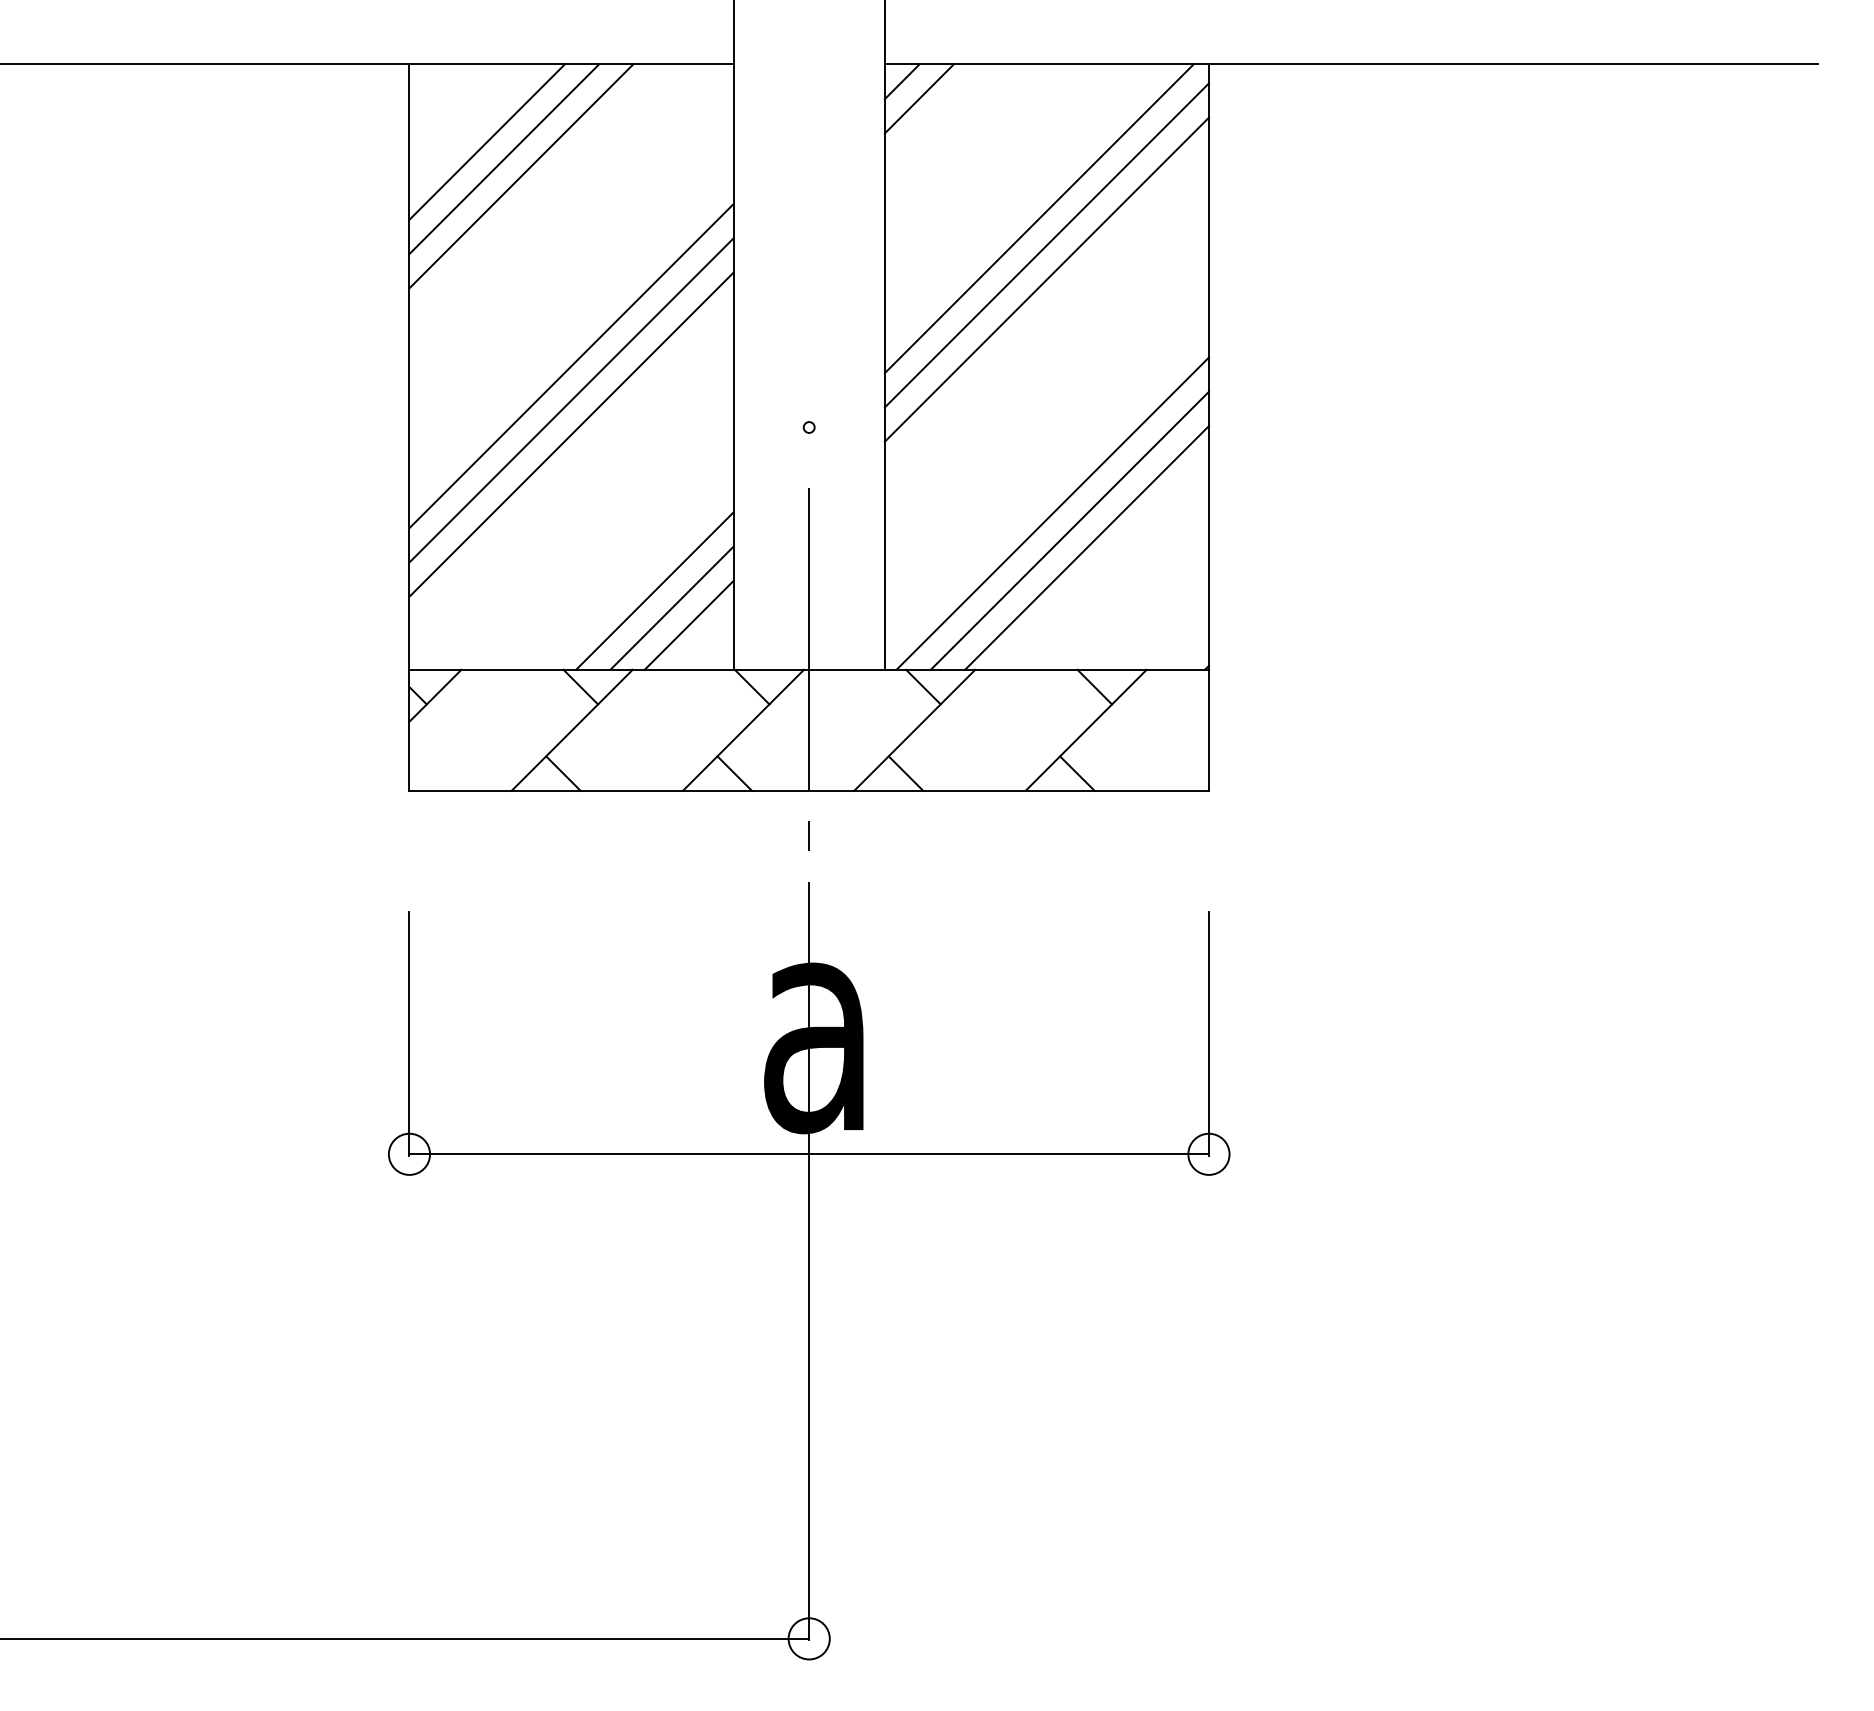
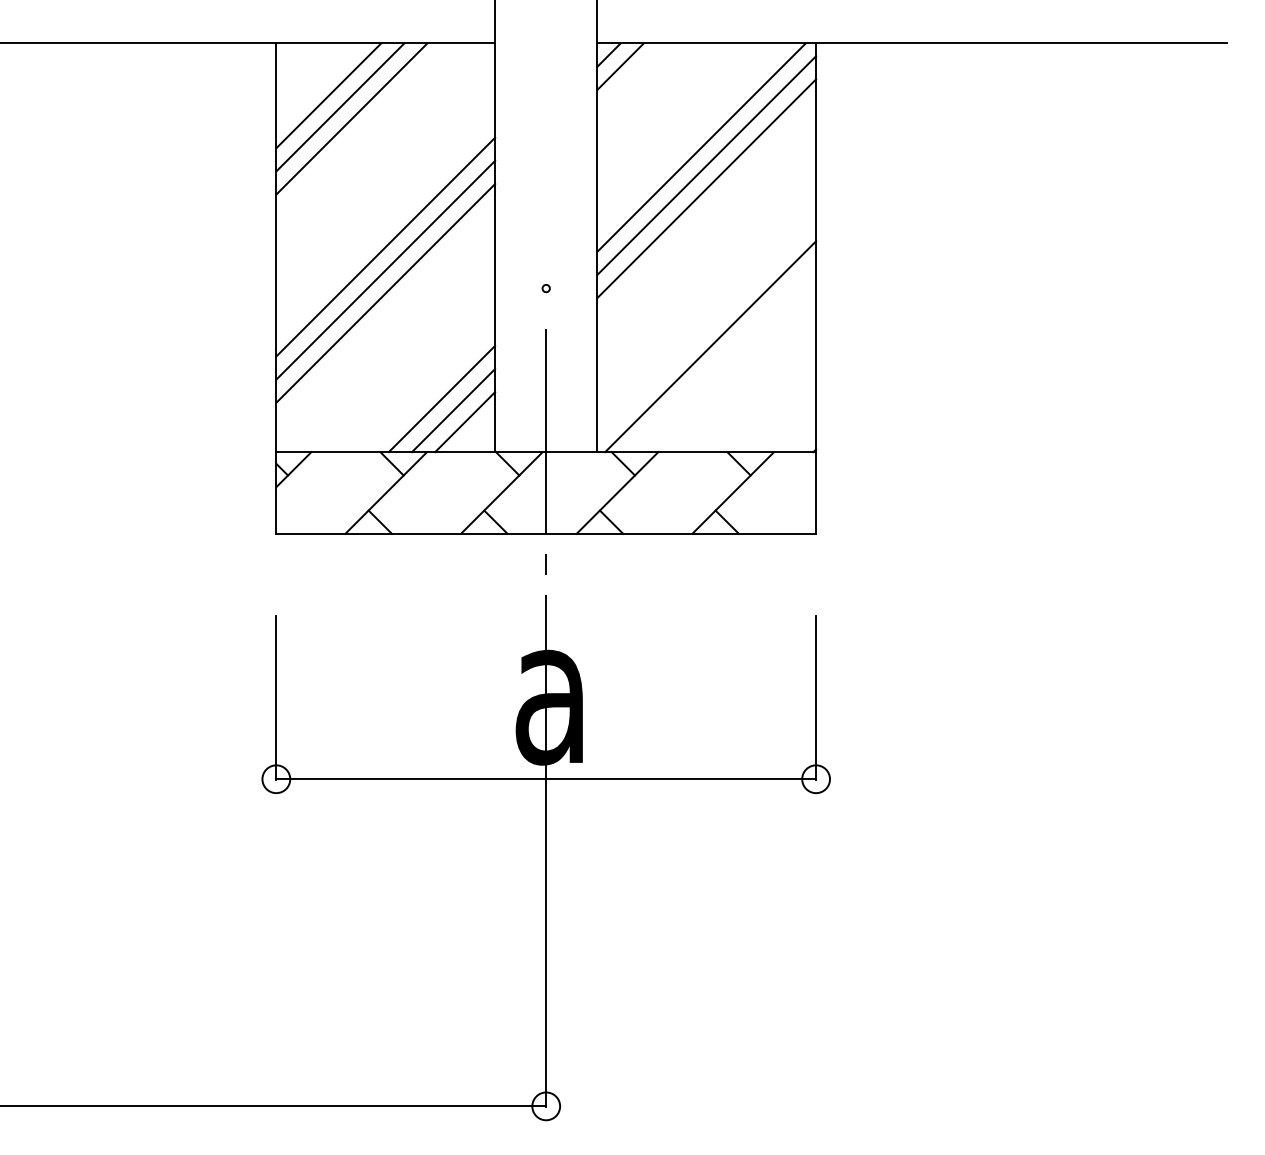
line: (1070, 531) -> (722, 358), removed
line: (1086, 547) -> (733, 369), removed

